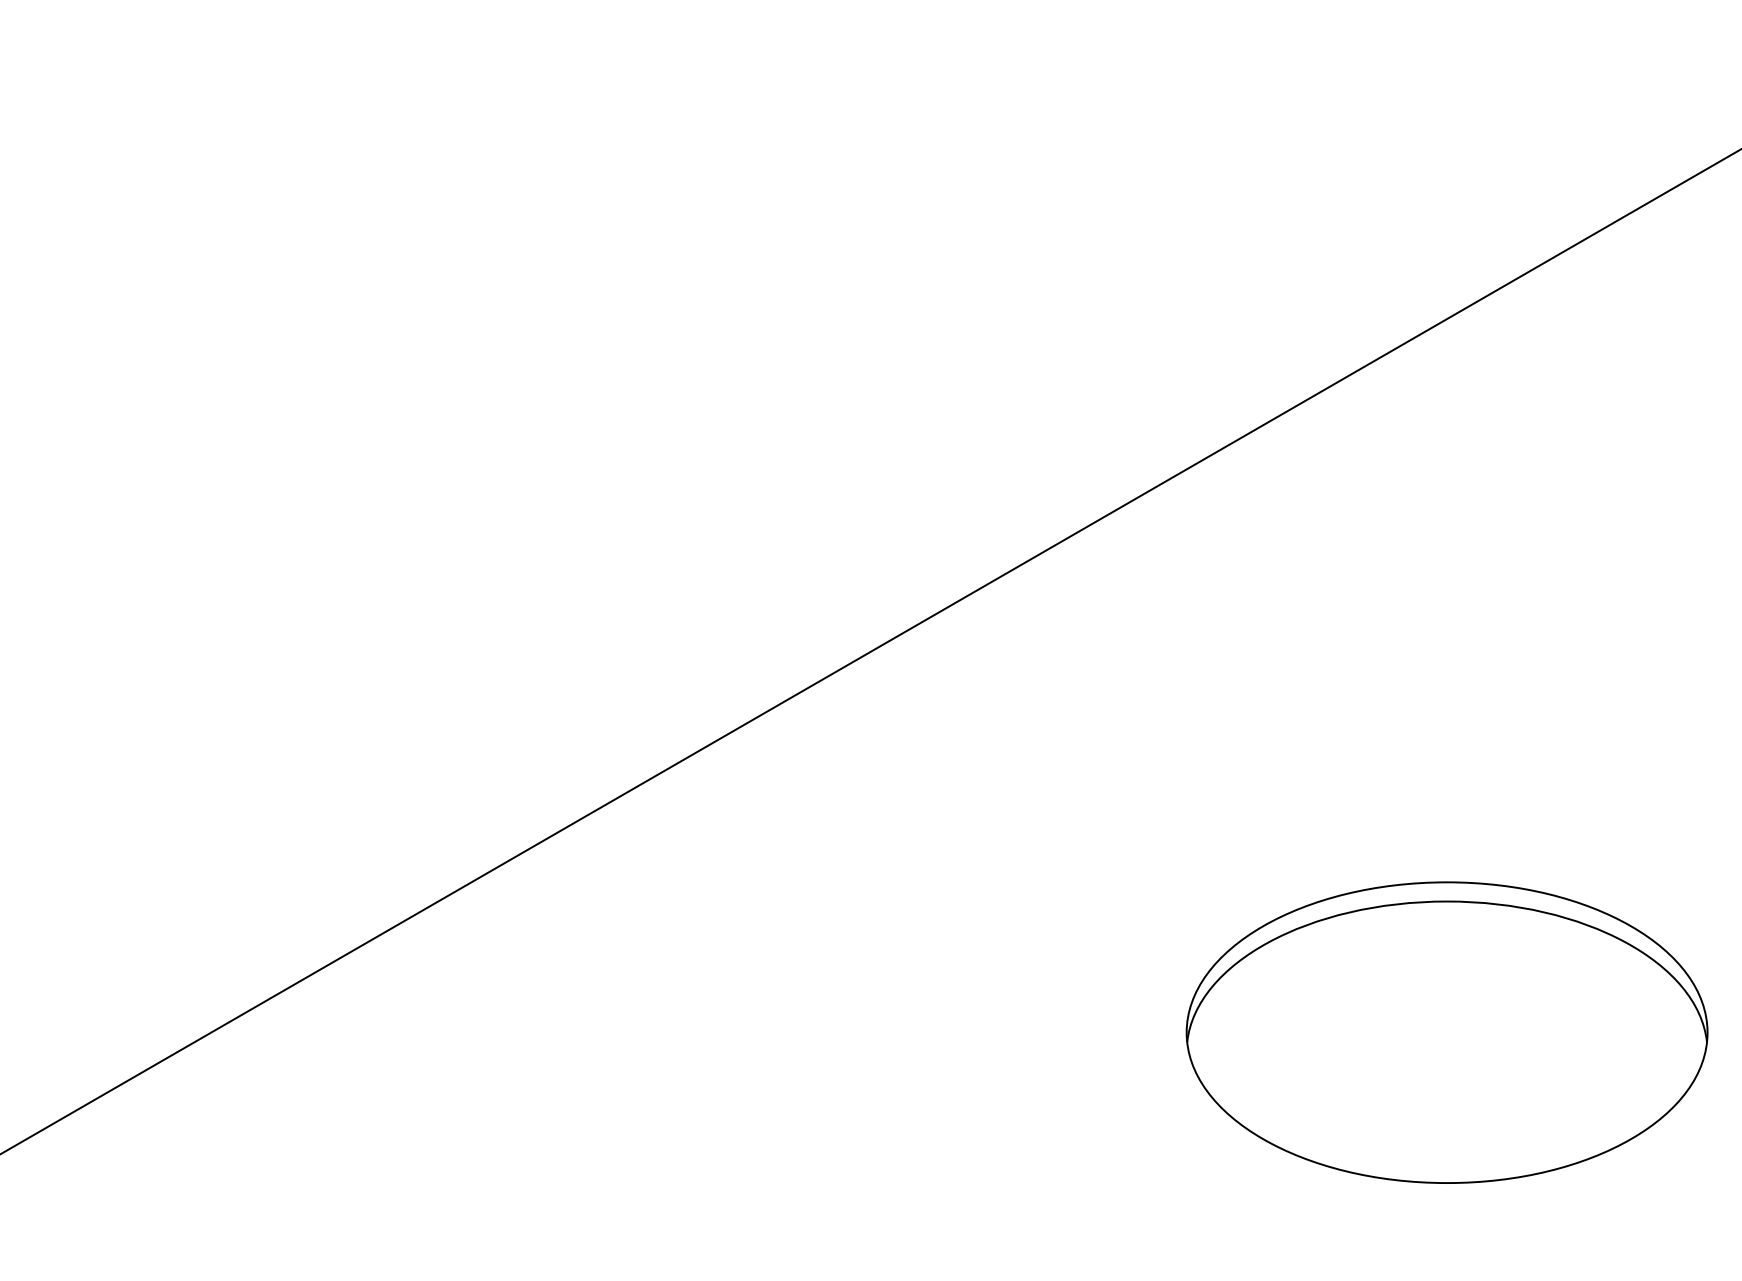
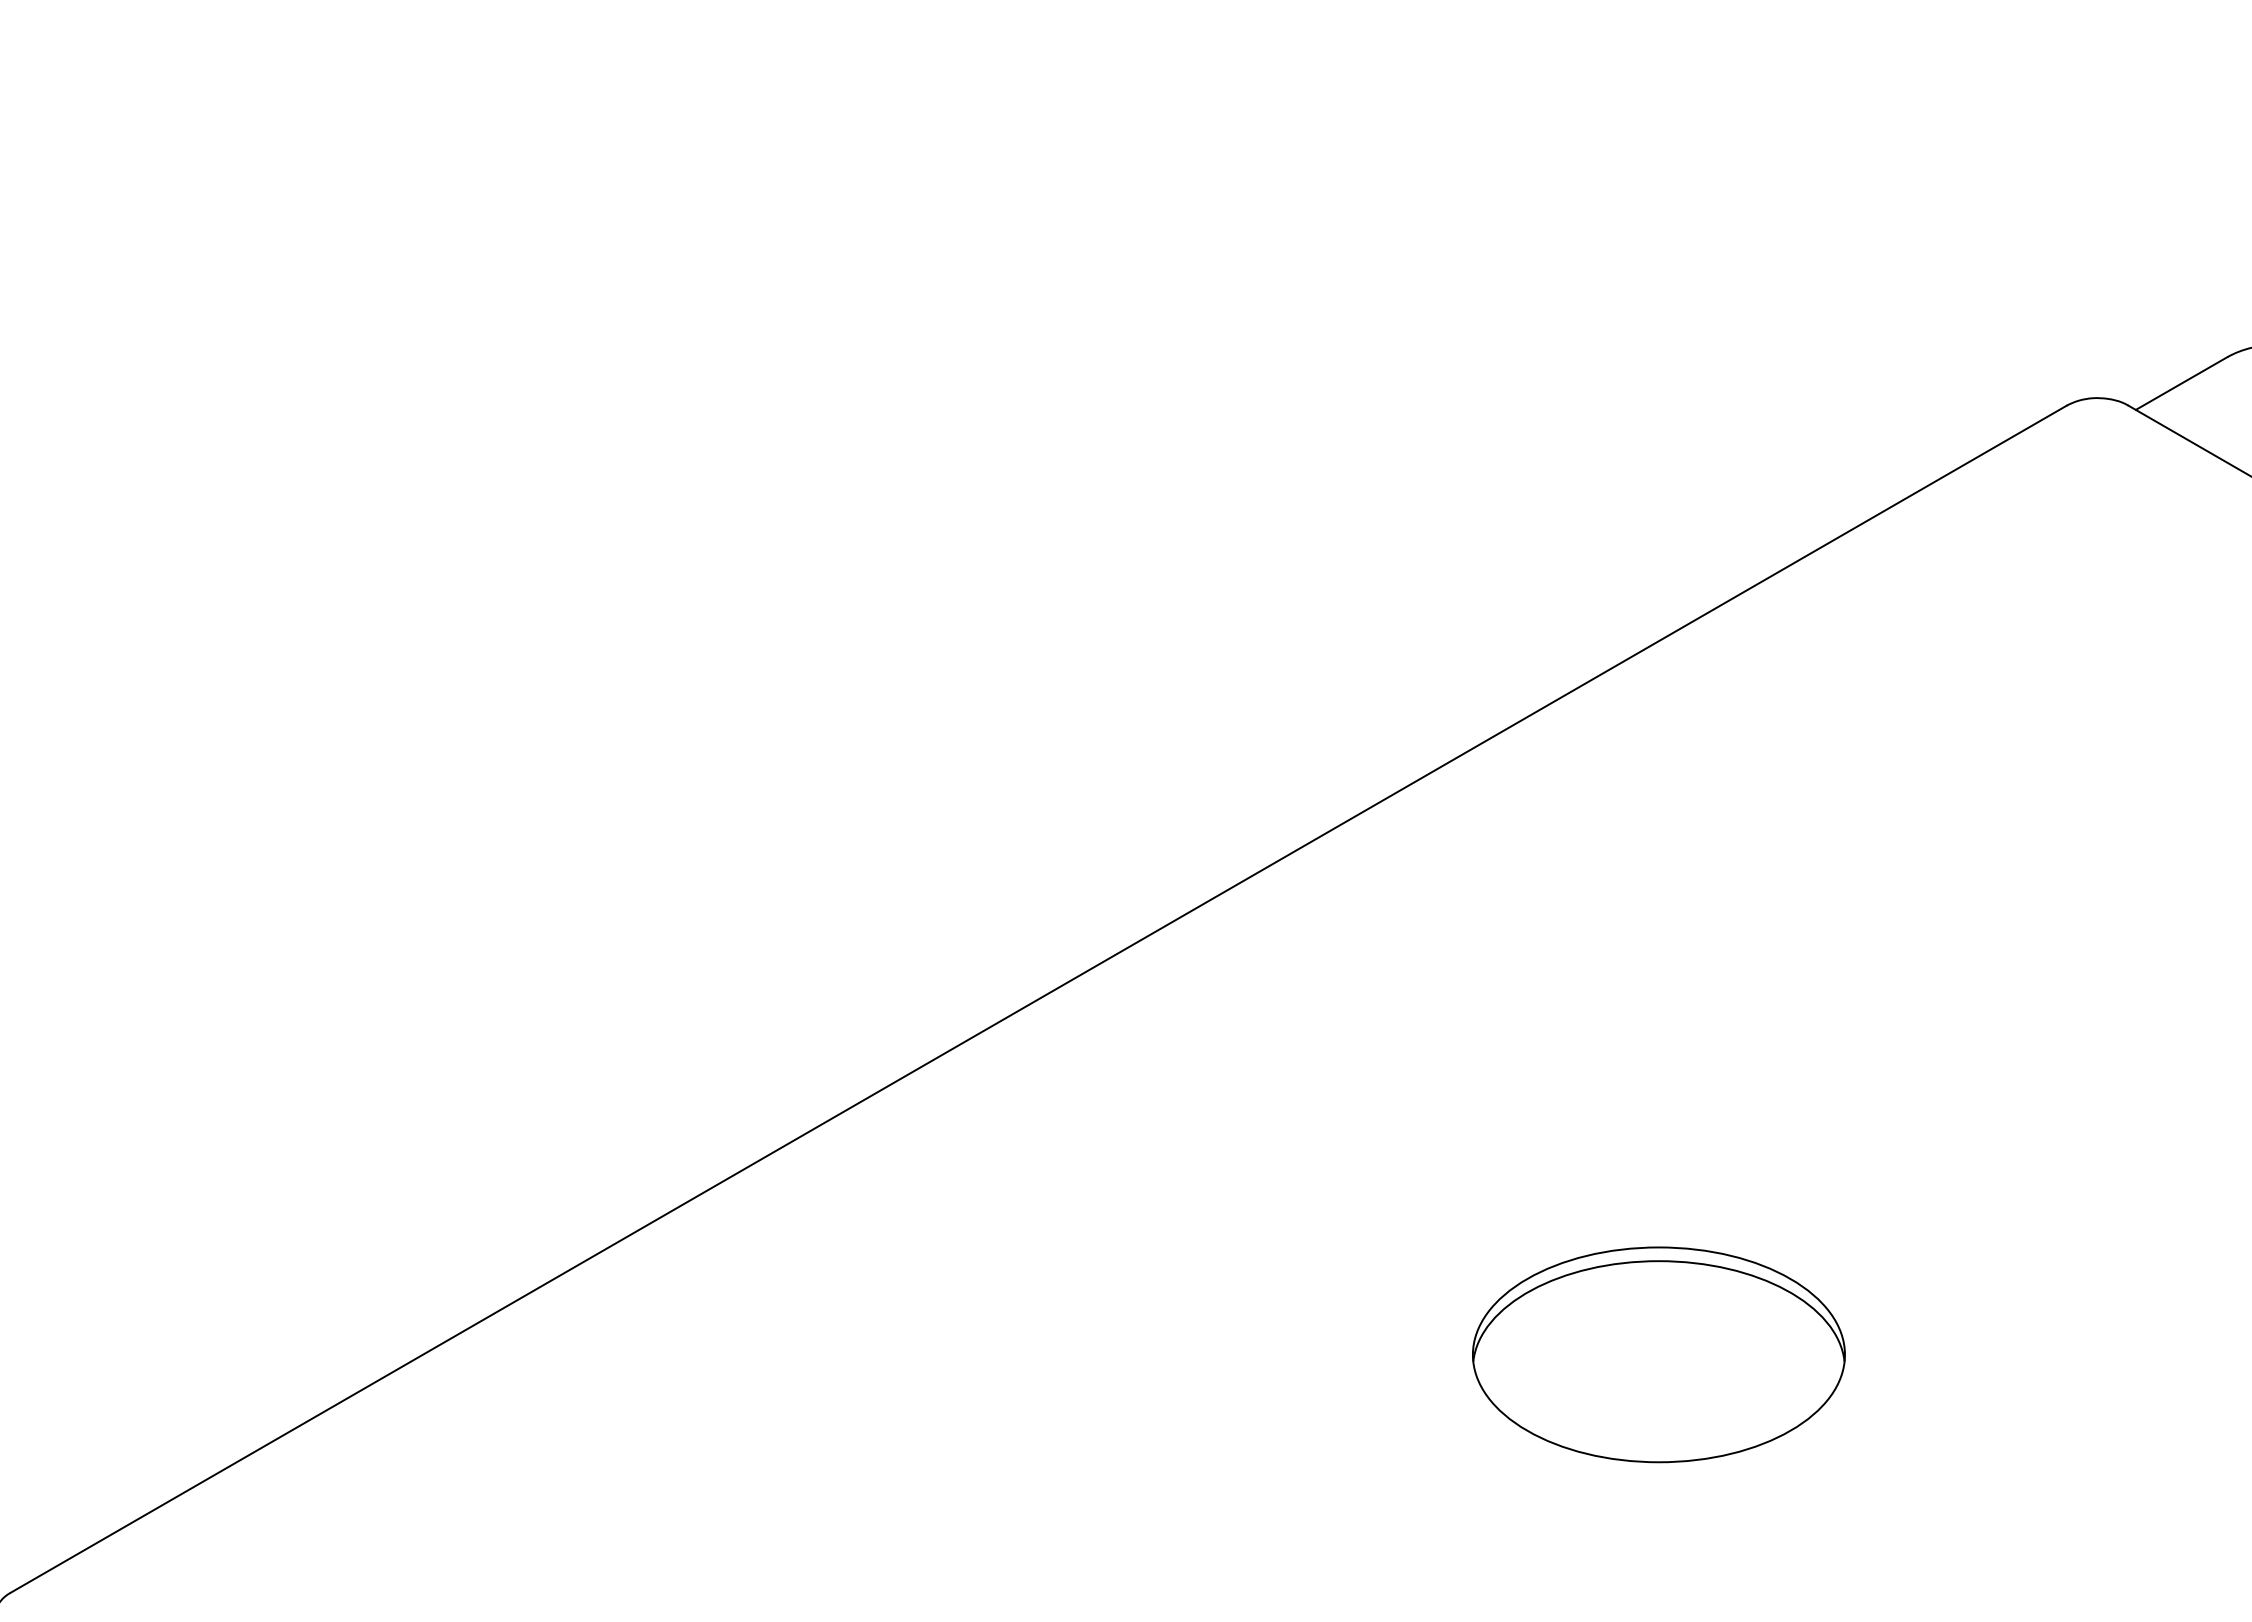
part: (1446, 1032) -> (1658, 1354), size x0.71

